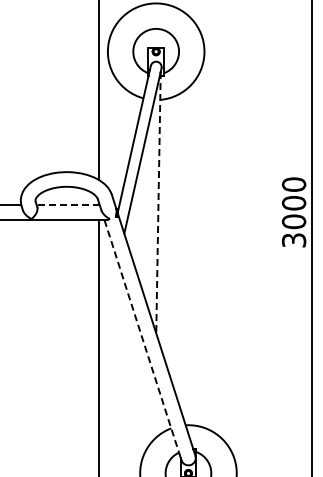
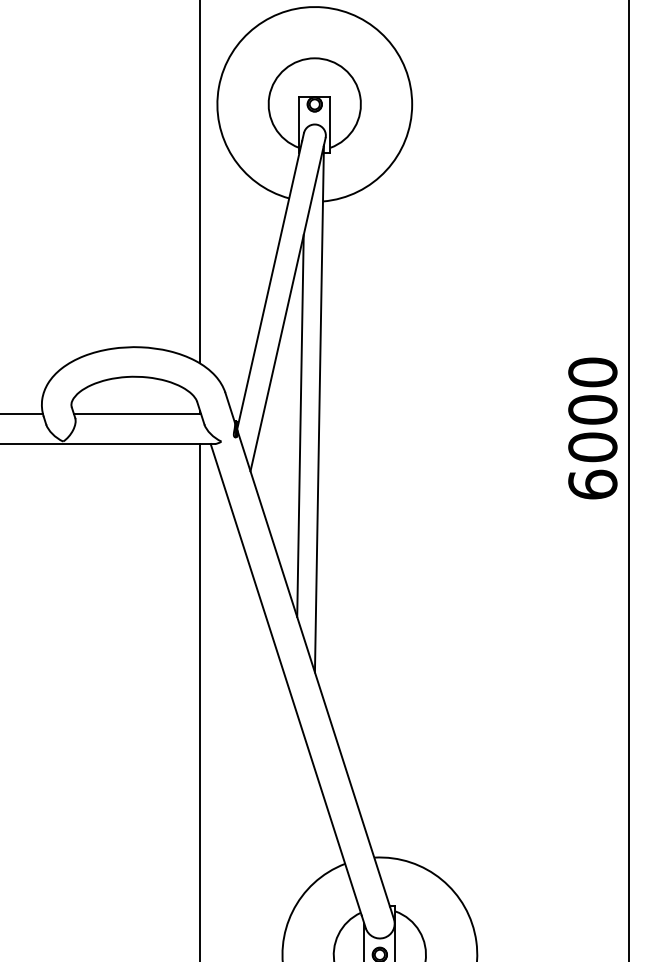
line: (158, 202) -> (319, 408), dashed -> solid
line: (68, 205) -> (137, 414), dashed -> solid
line: (148, 210) -> (299, 424), added
text: (293, 240) -> (591, 485), 3000 -> 6000
line: (142, 337) -> (287, 680), dashed -> solid

